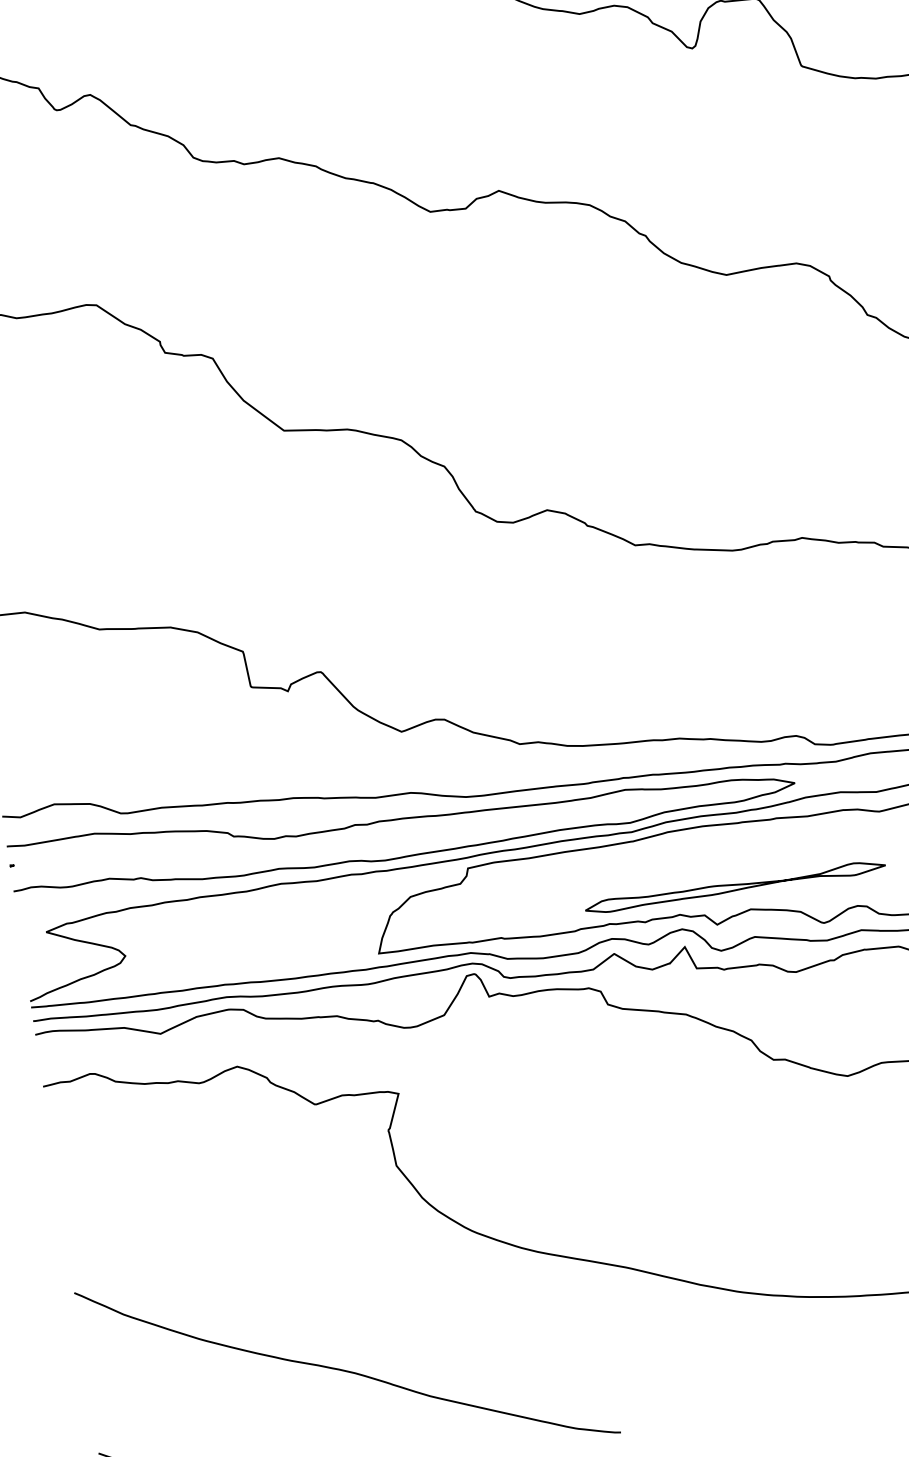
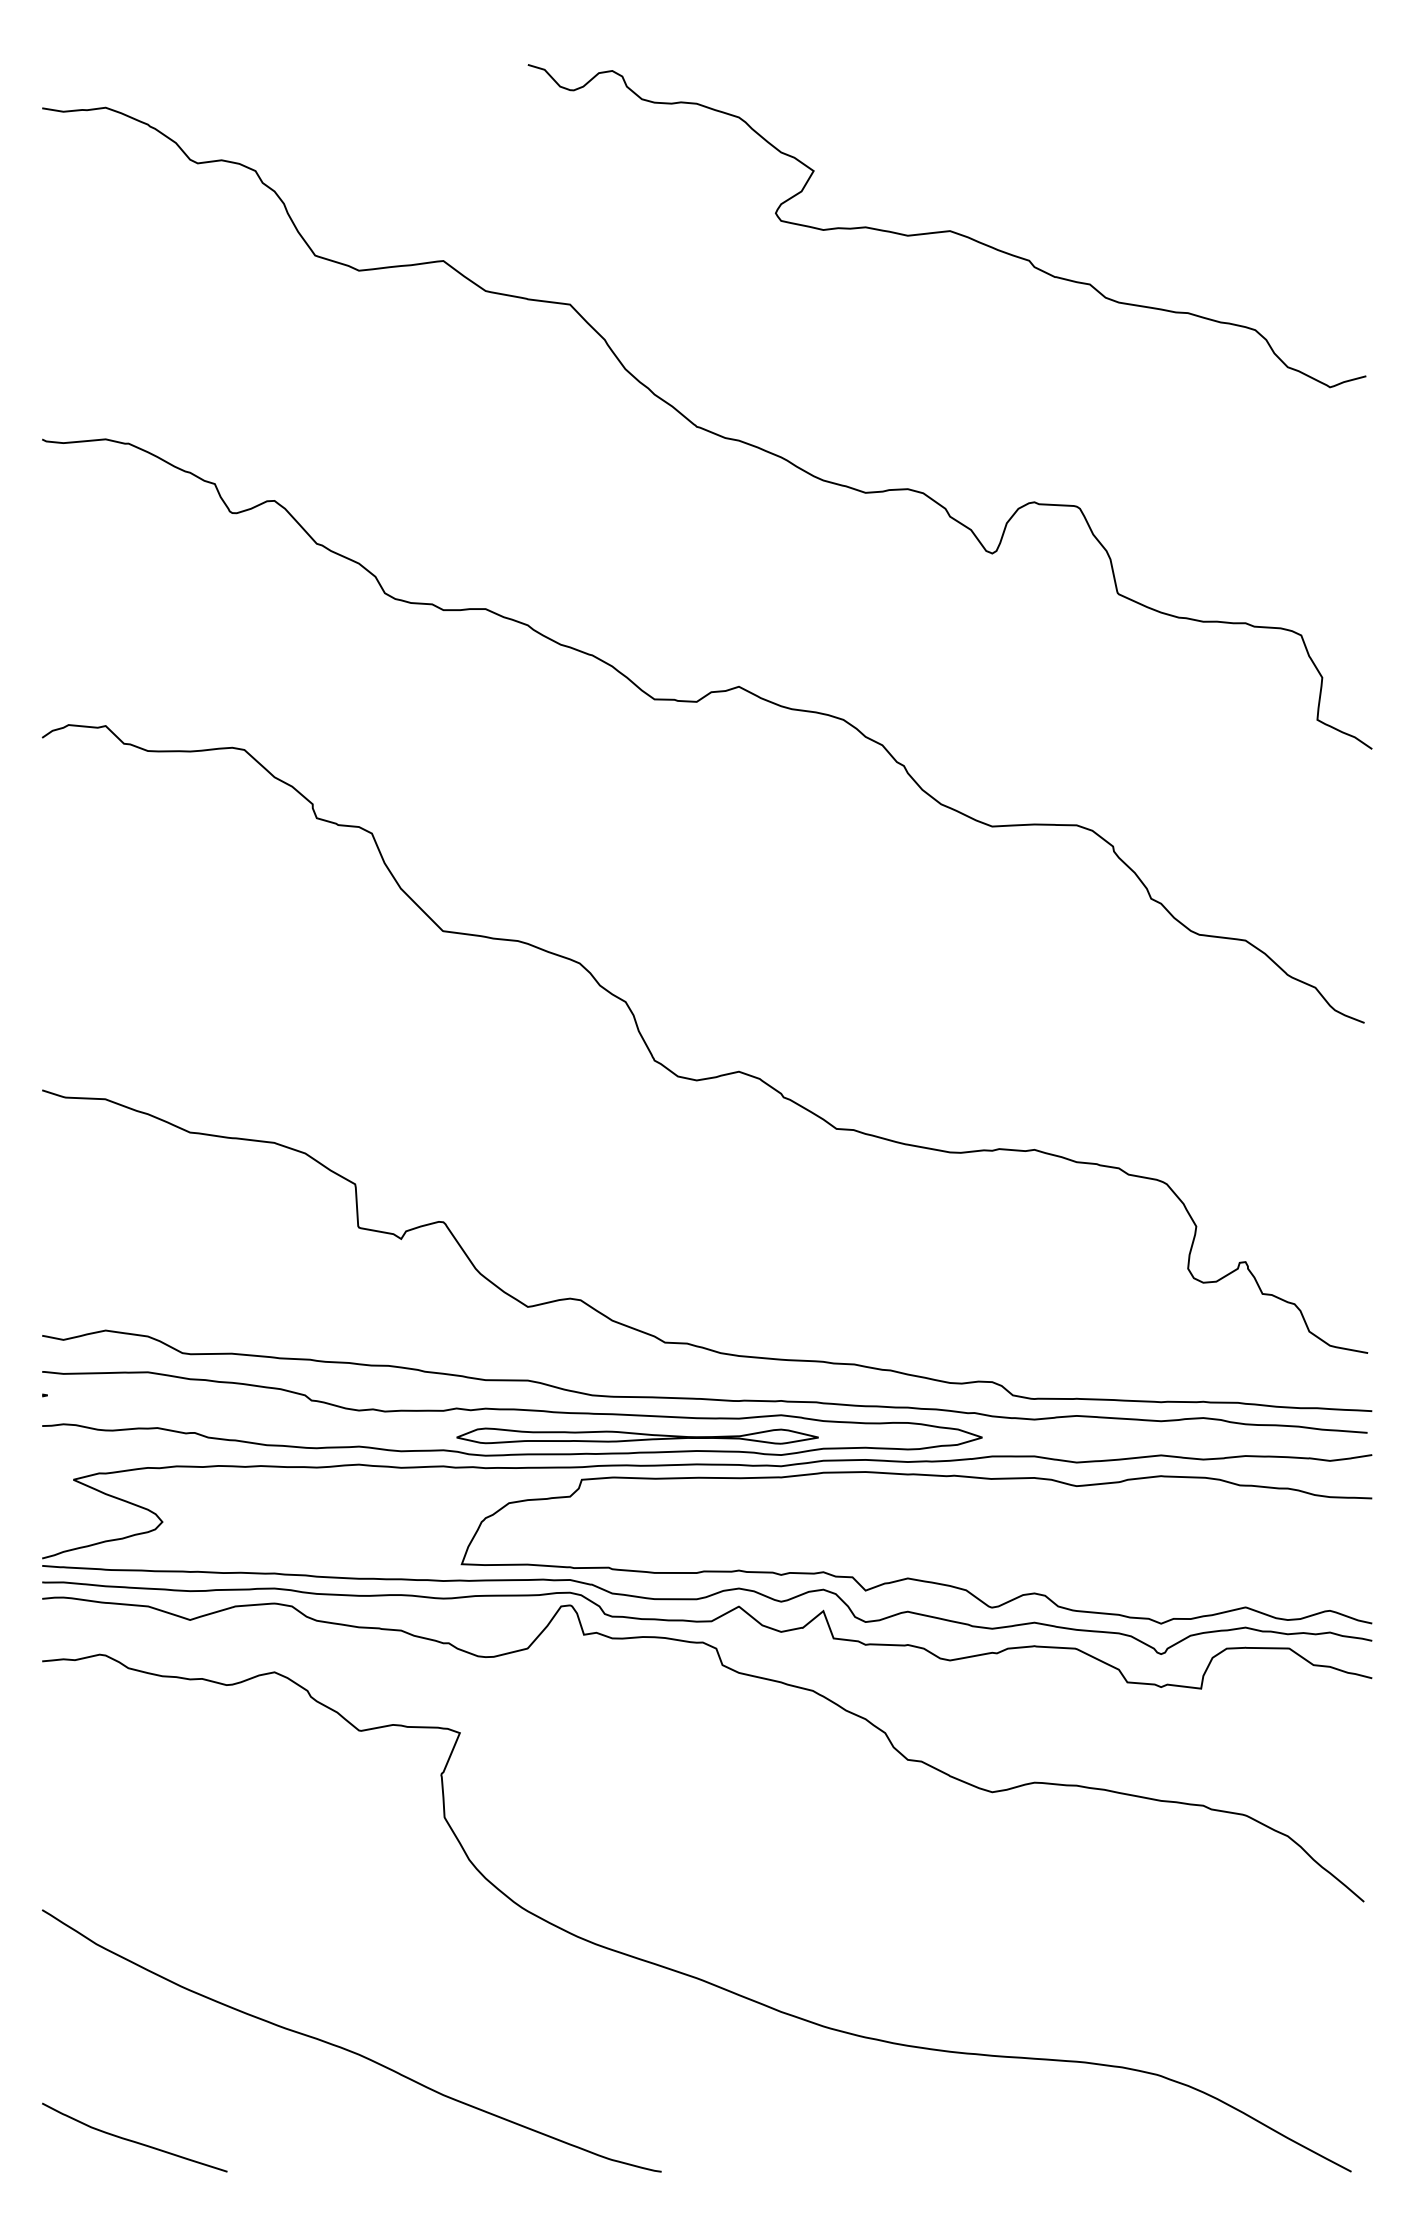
part: (735, 886) -> (637, 1435), moved

